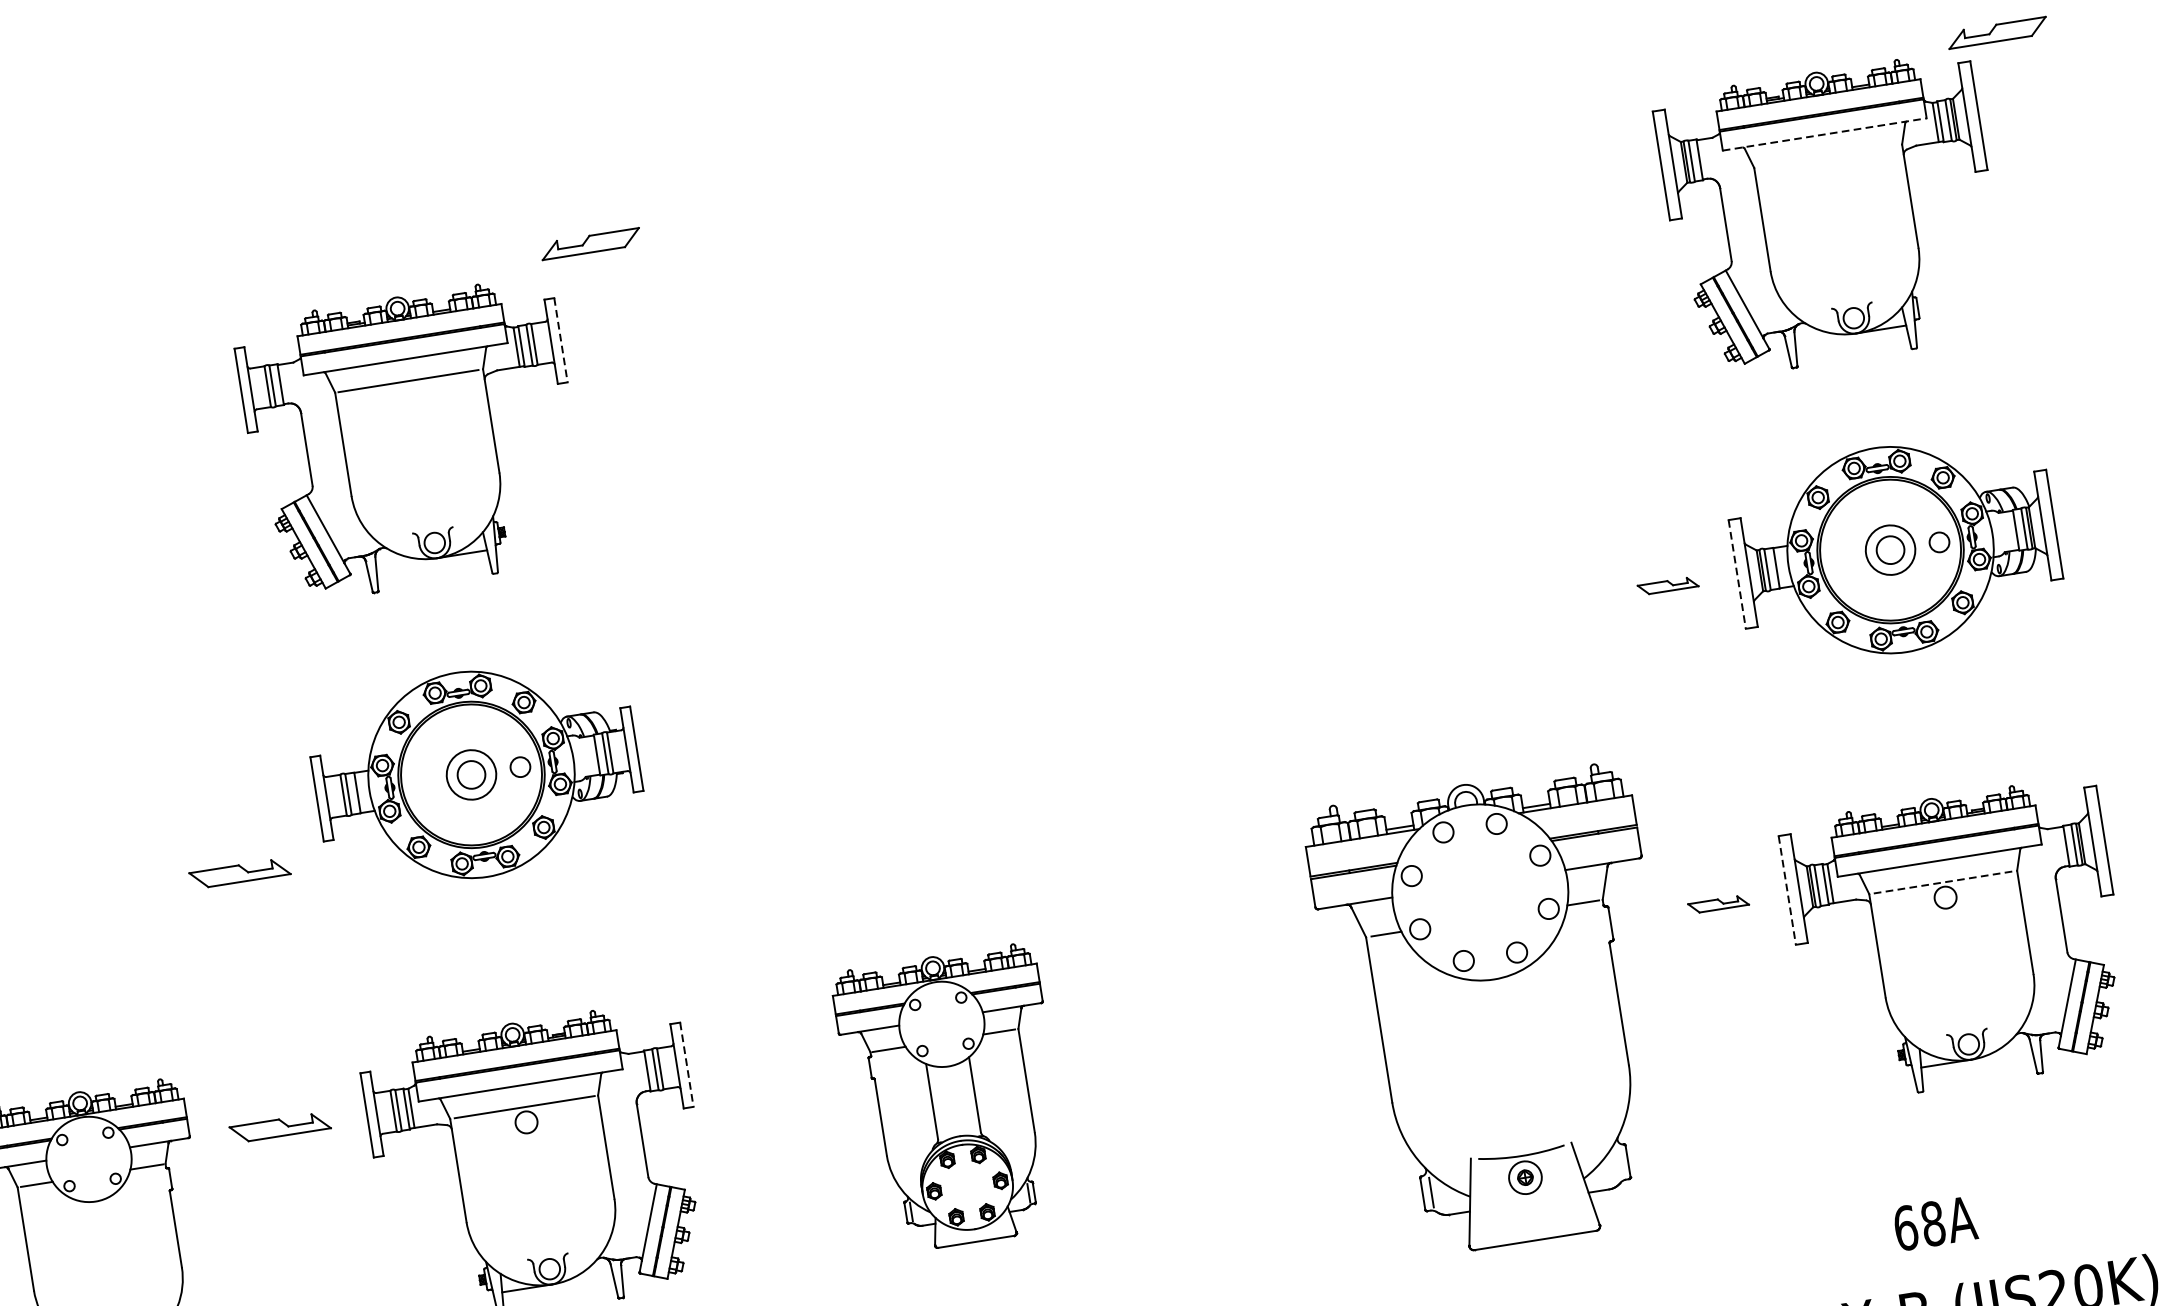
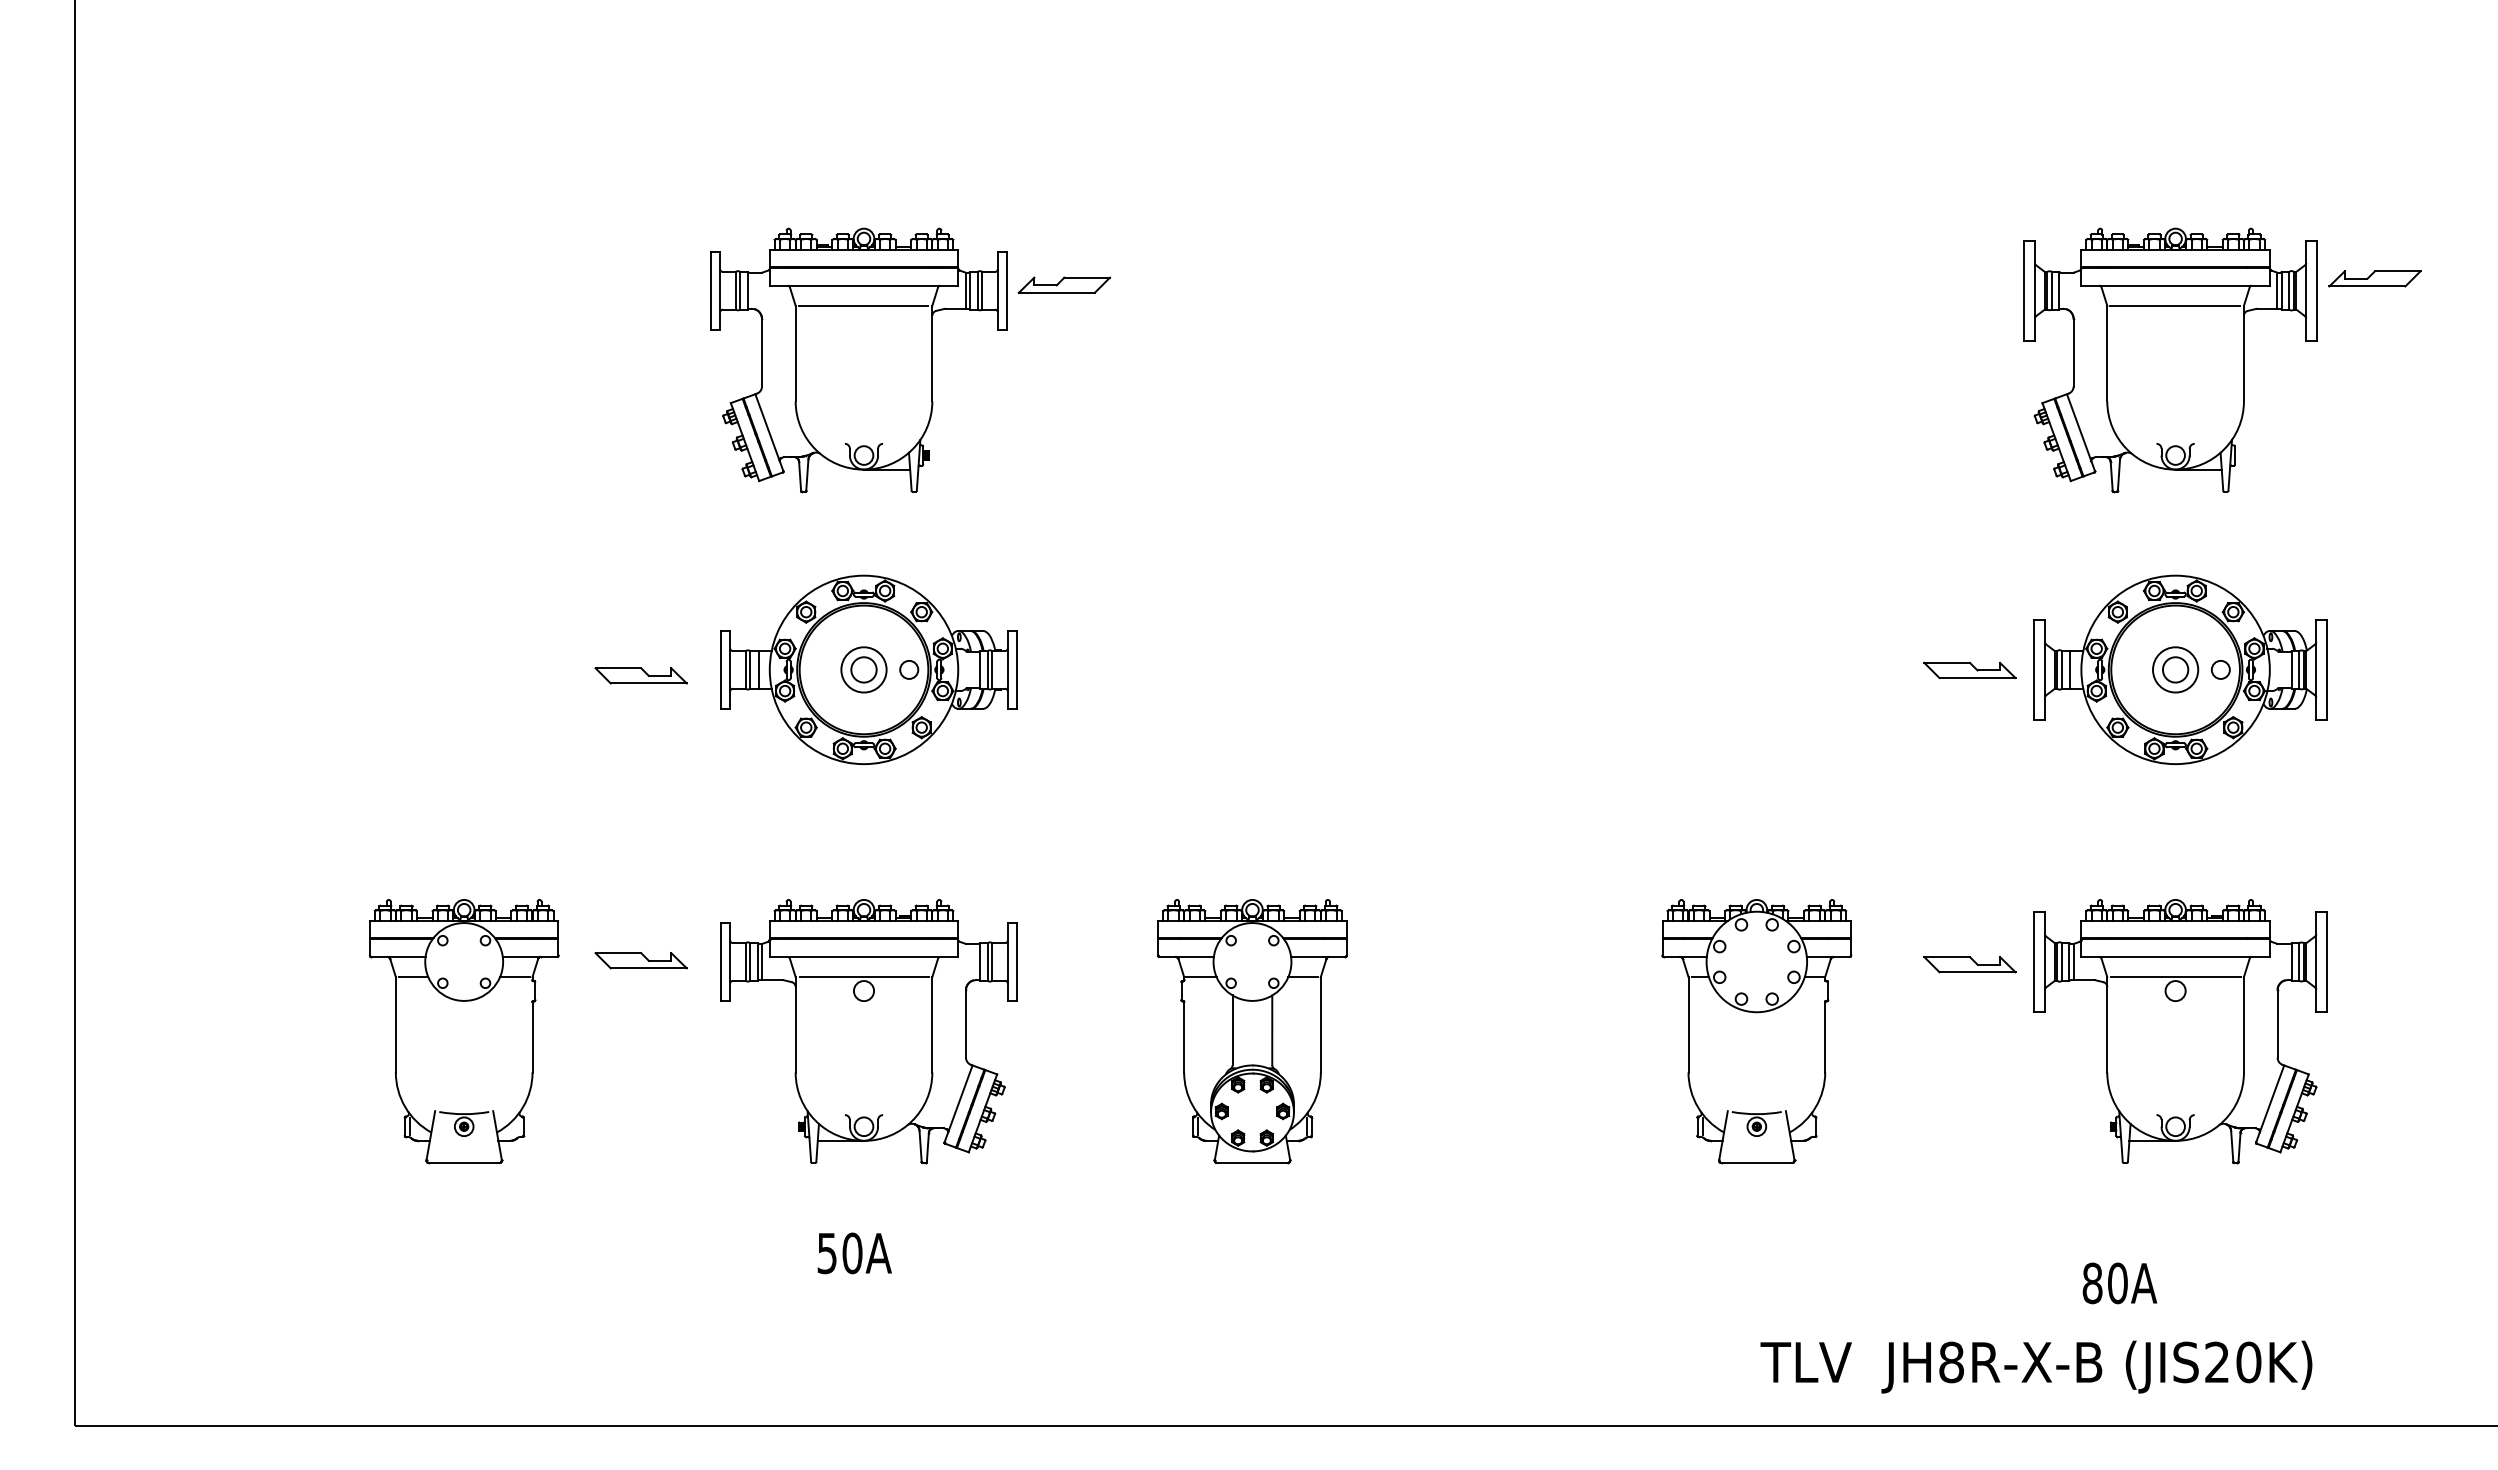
part: (1997, 32) -> (2374, 278), moved
line: (1825, 134) -> (2176, 285), dashed -> solid
line: (1826, 156) -> (2174, 305), added
part: (590, 243) -> (1064, 284), moved
line: (560, 340) -> (1006, 290), dashed -> solid
line: (1736, 575) -> (2033, 670), dashed -> solid
part: (1667, 586) -> (1969, 670), size x1.67
part: (239, 873) -> (640, 675), moved
line: (1944, 882) -> (2176, 977), dashed -> solid
line: (1786, 891) -> (2033, 962), dashed -> solid
part: (1718, 904) -> (1969, 964), size x1.67
part: (1499, 1013) -> (1756, 1031), size x0.62
line: (686, 1064) -> (1016, 961), dashed -> solid
text: (1918, 1226) -> (2104, 1283), 68A -> 80A

